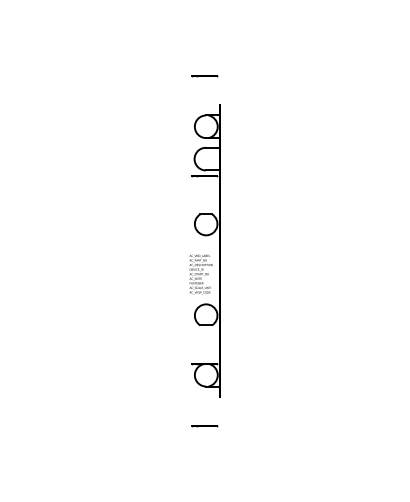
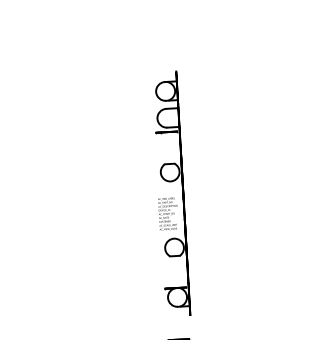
line: (204, 76) -> (161, 49), removed

